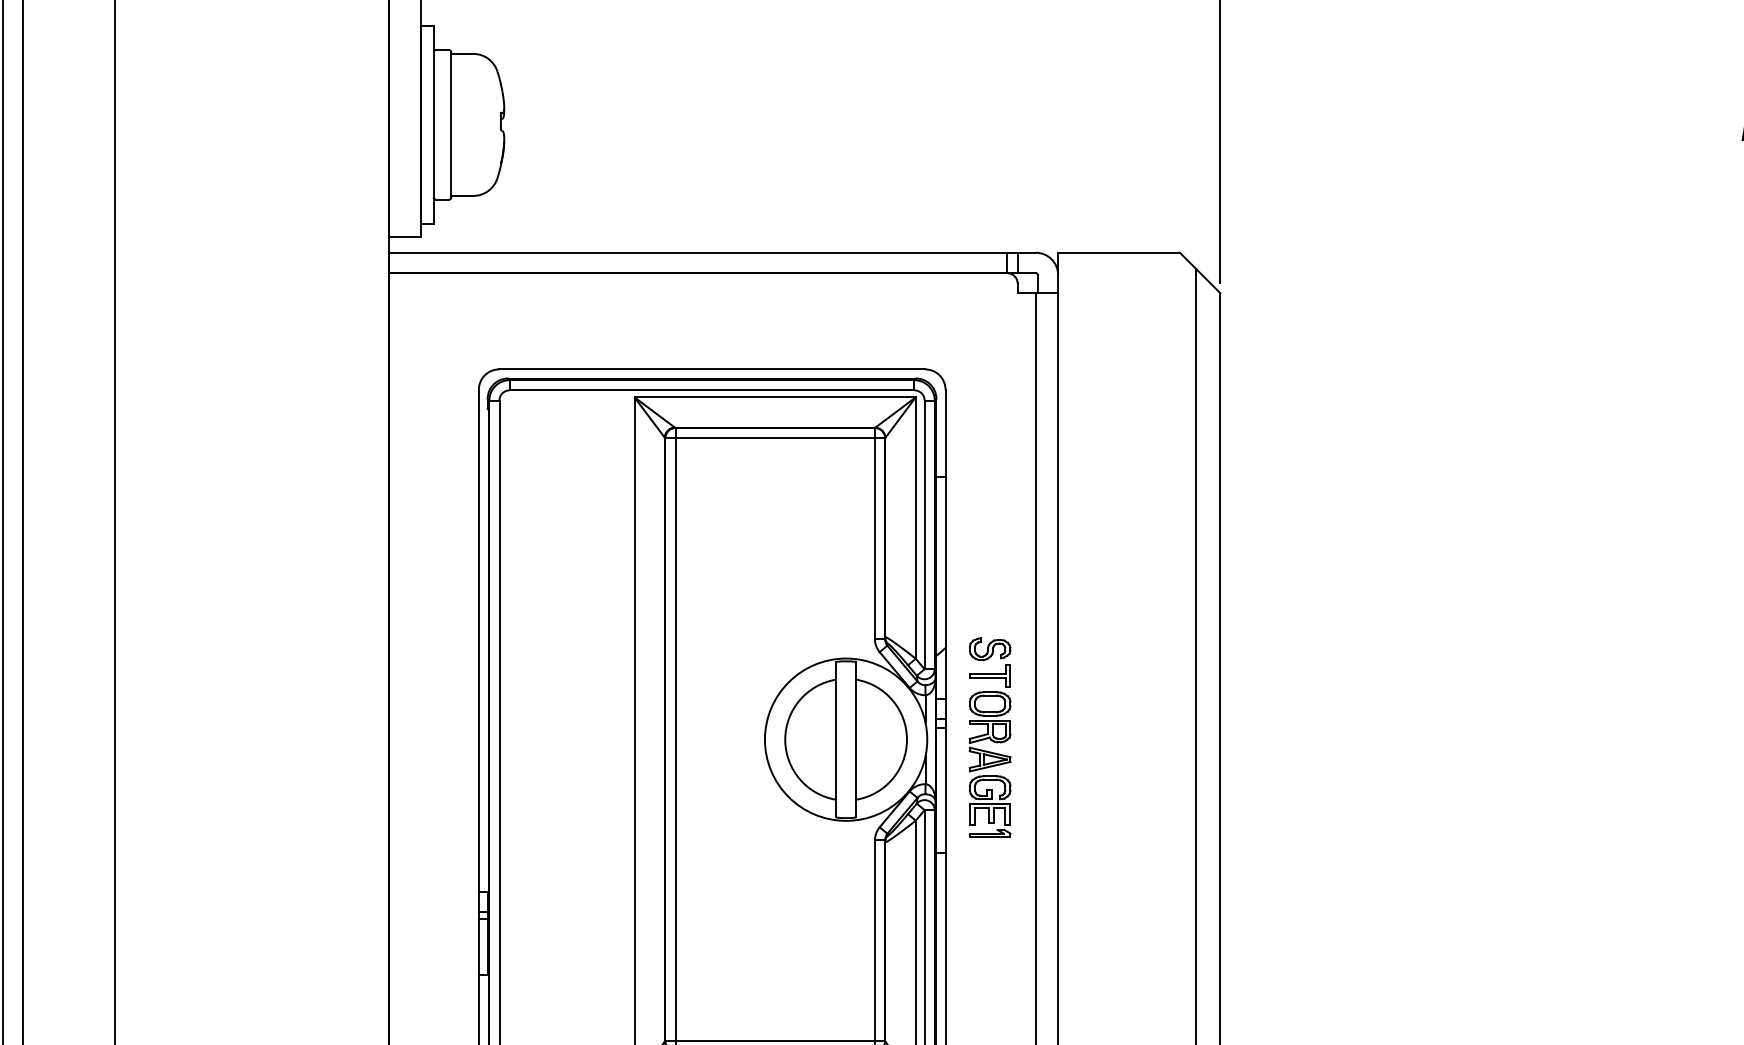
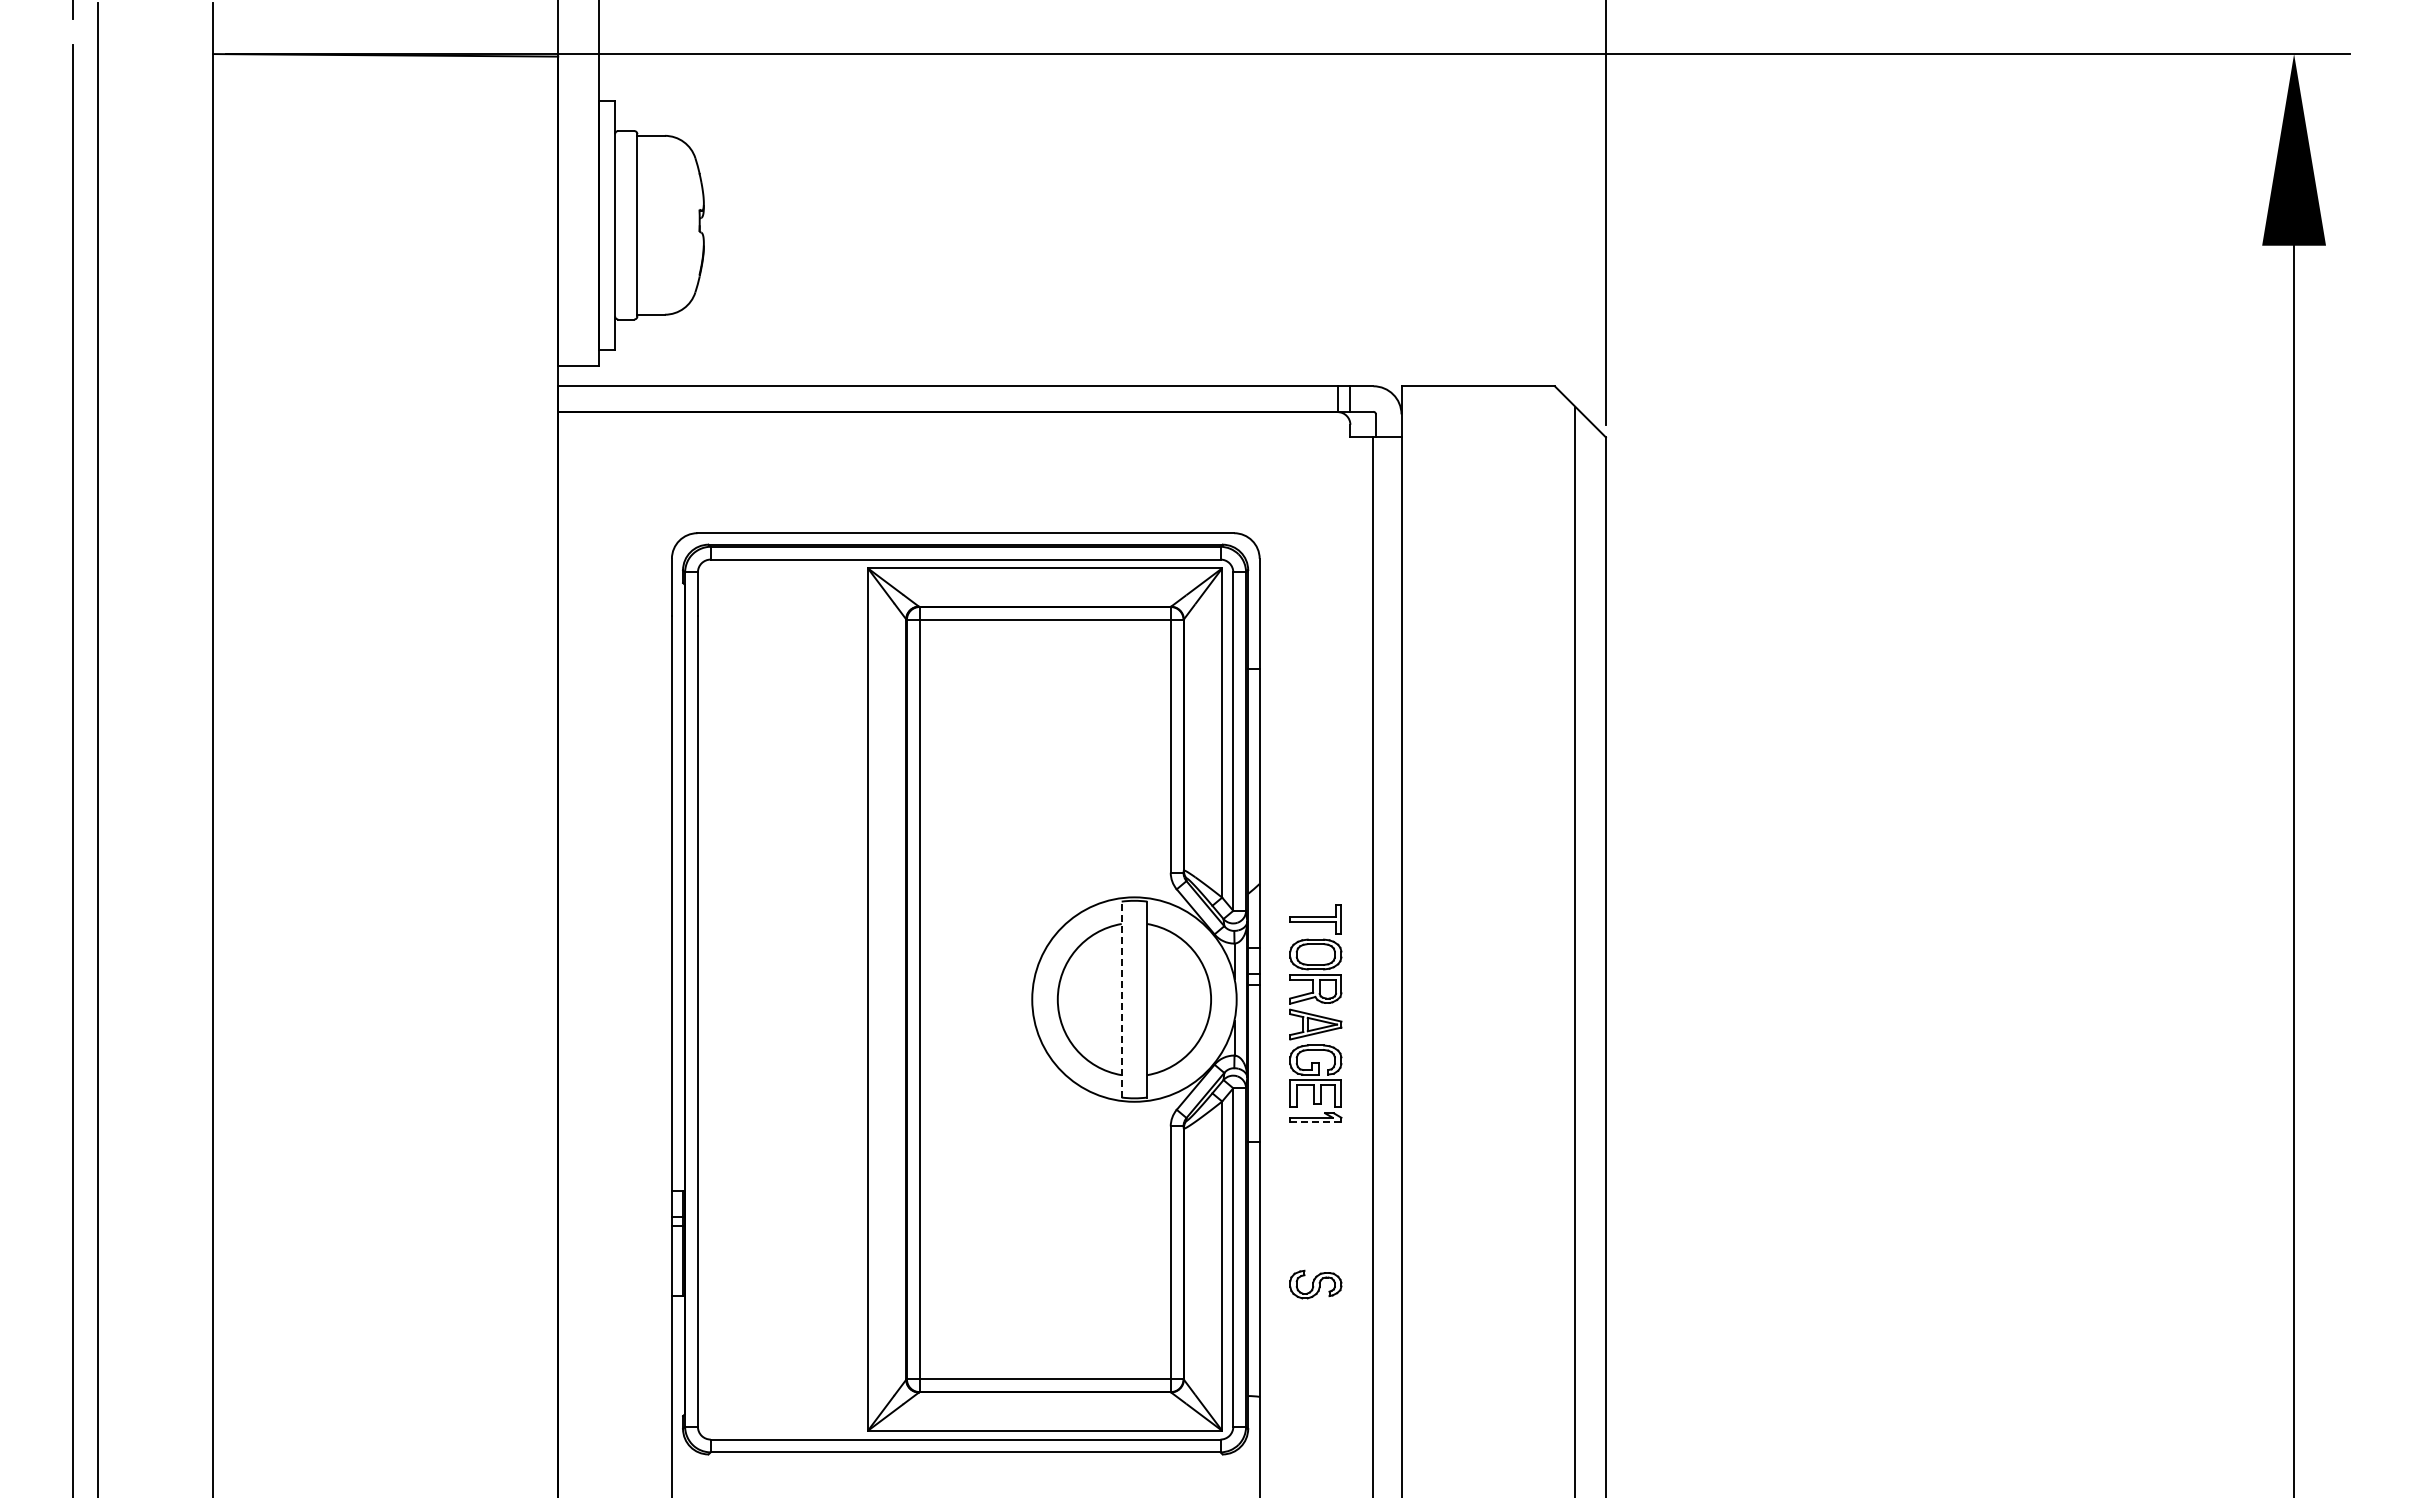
part: (989, 649) -> (1315, 1284), moved
line: (835, 739) -> (1121, 999), solid -> dashed
line: (989, 837) -> (1315, 1122), solid -> dashed

